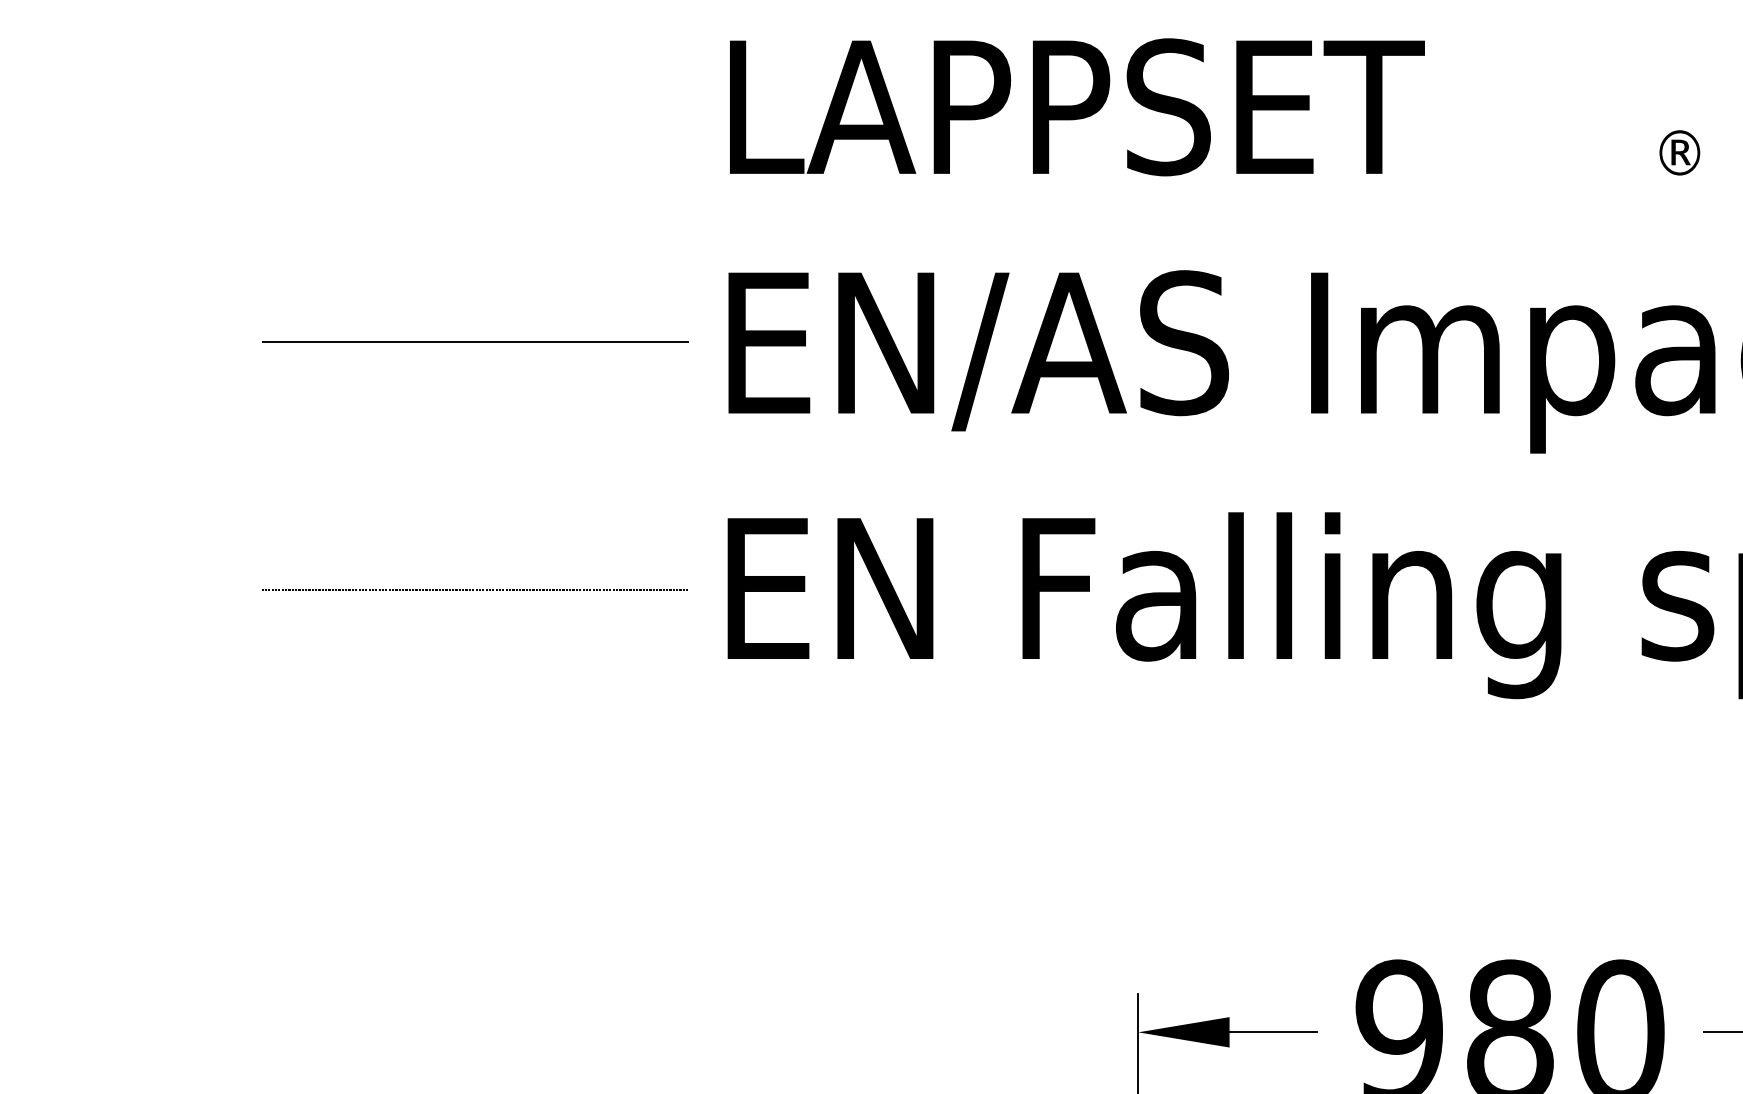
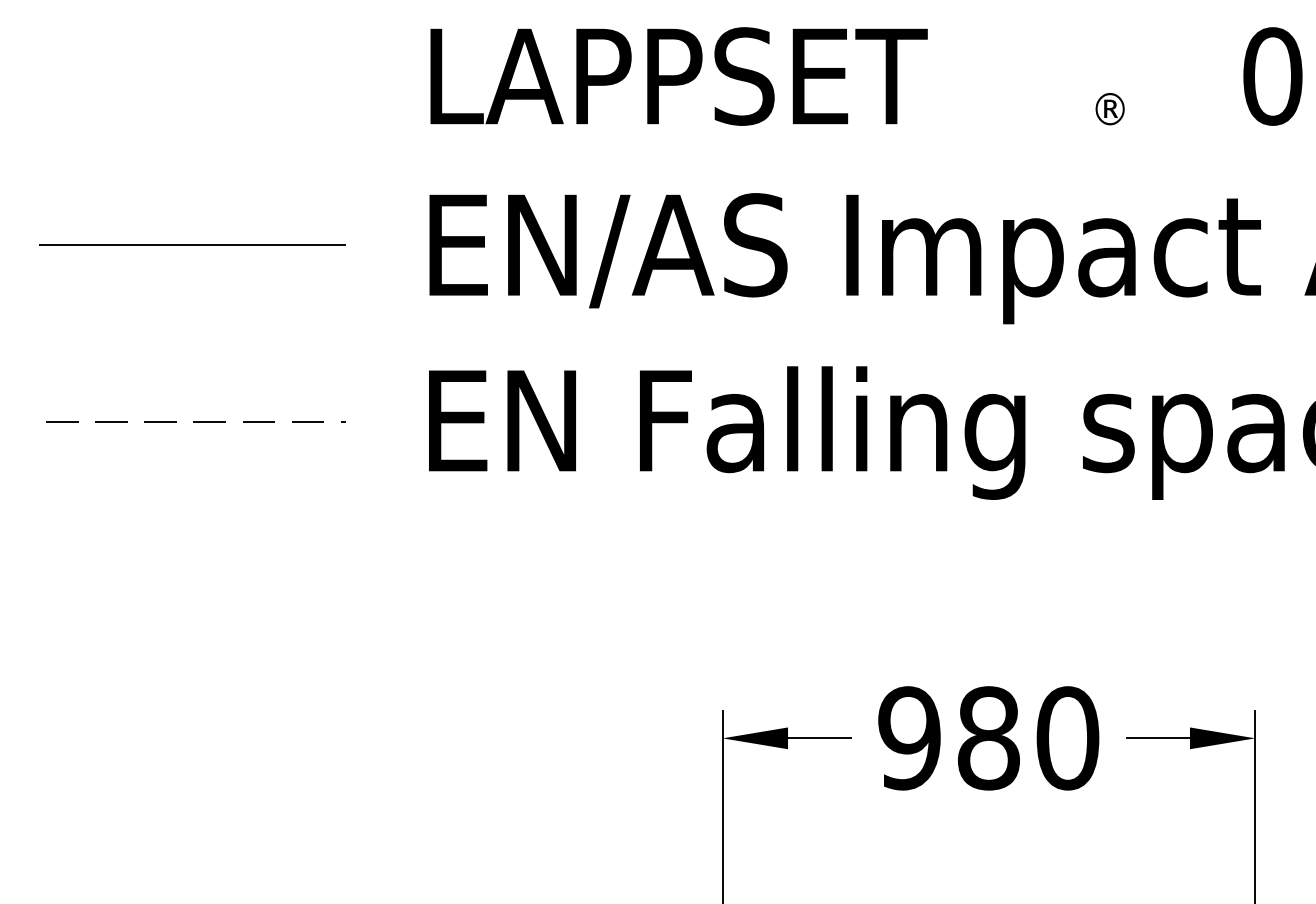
line: (475, 342) -> (192, 244), moved
line: (478, 589) -> (195, 421), moved

